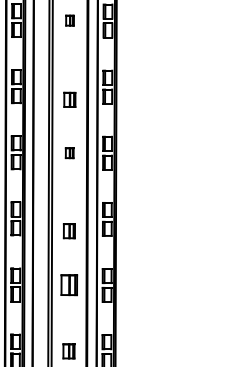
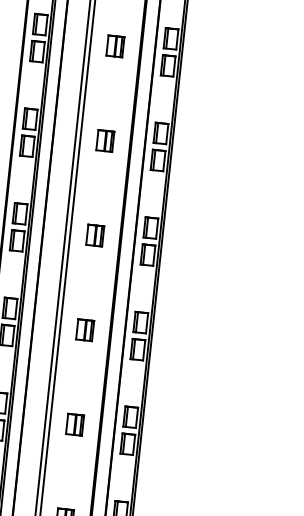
part: (69, 20) -> (114, 45), size x1.43
part: (69, 99) -> (104, 140), moved
part: (69, 153) -> (94, 236), size x1.43
part: (68, 231) -> (83, 330), moved
part: (68, 285) -> (73, 425), size x0.71

